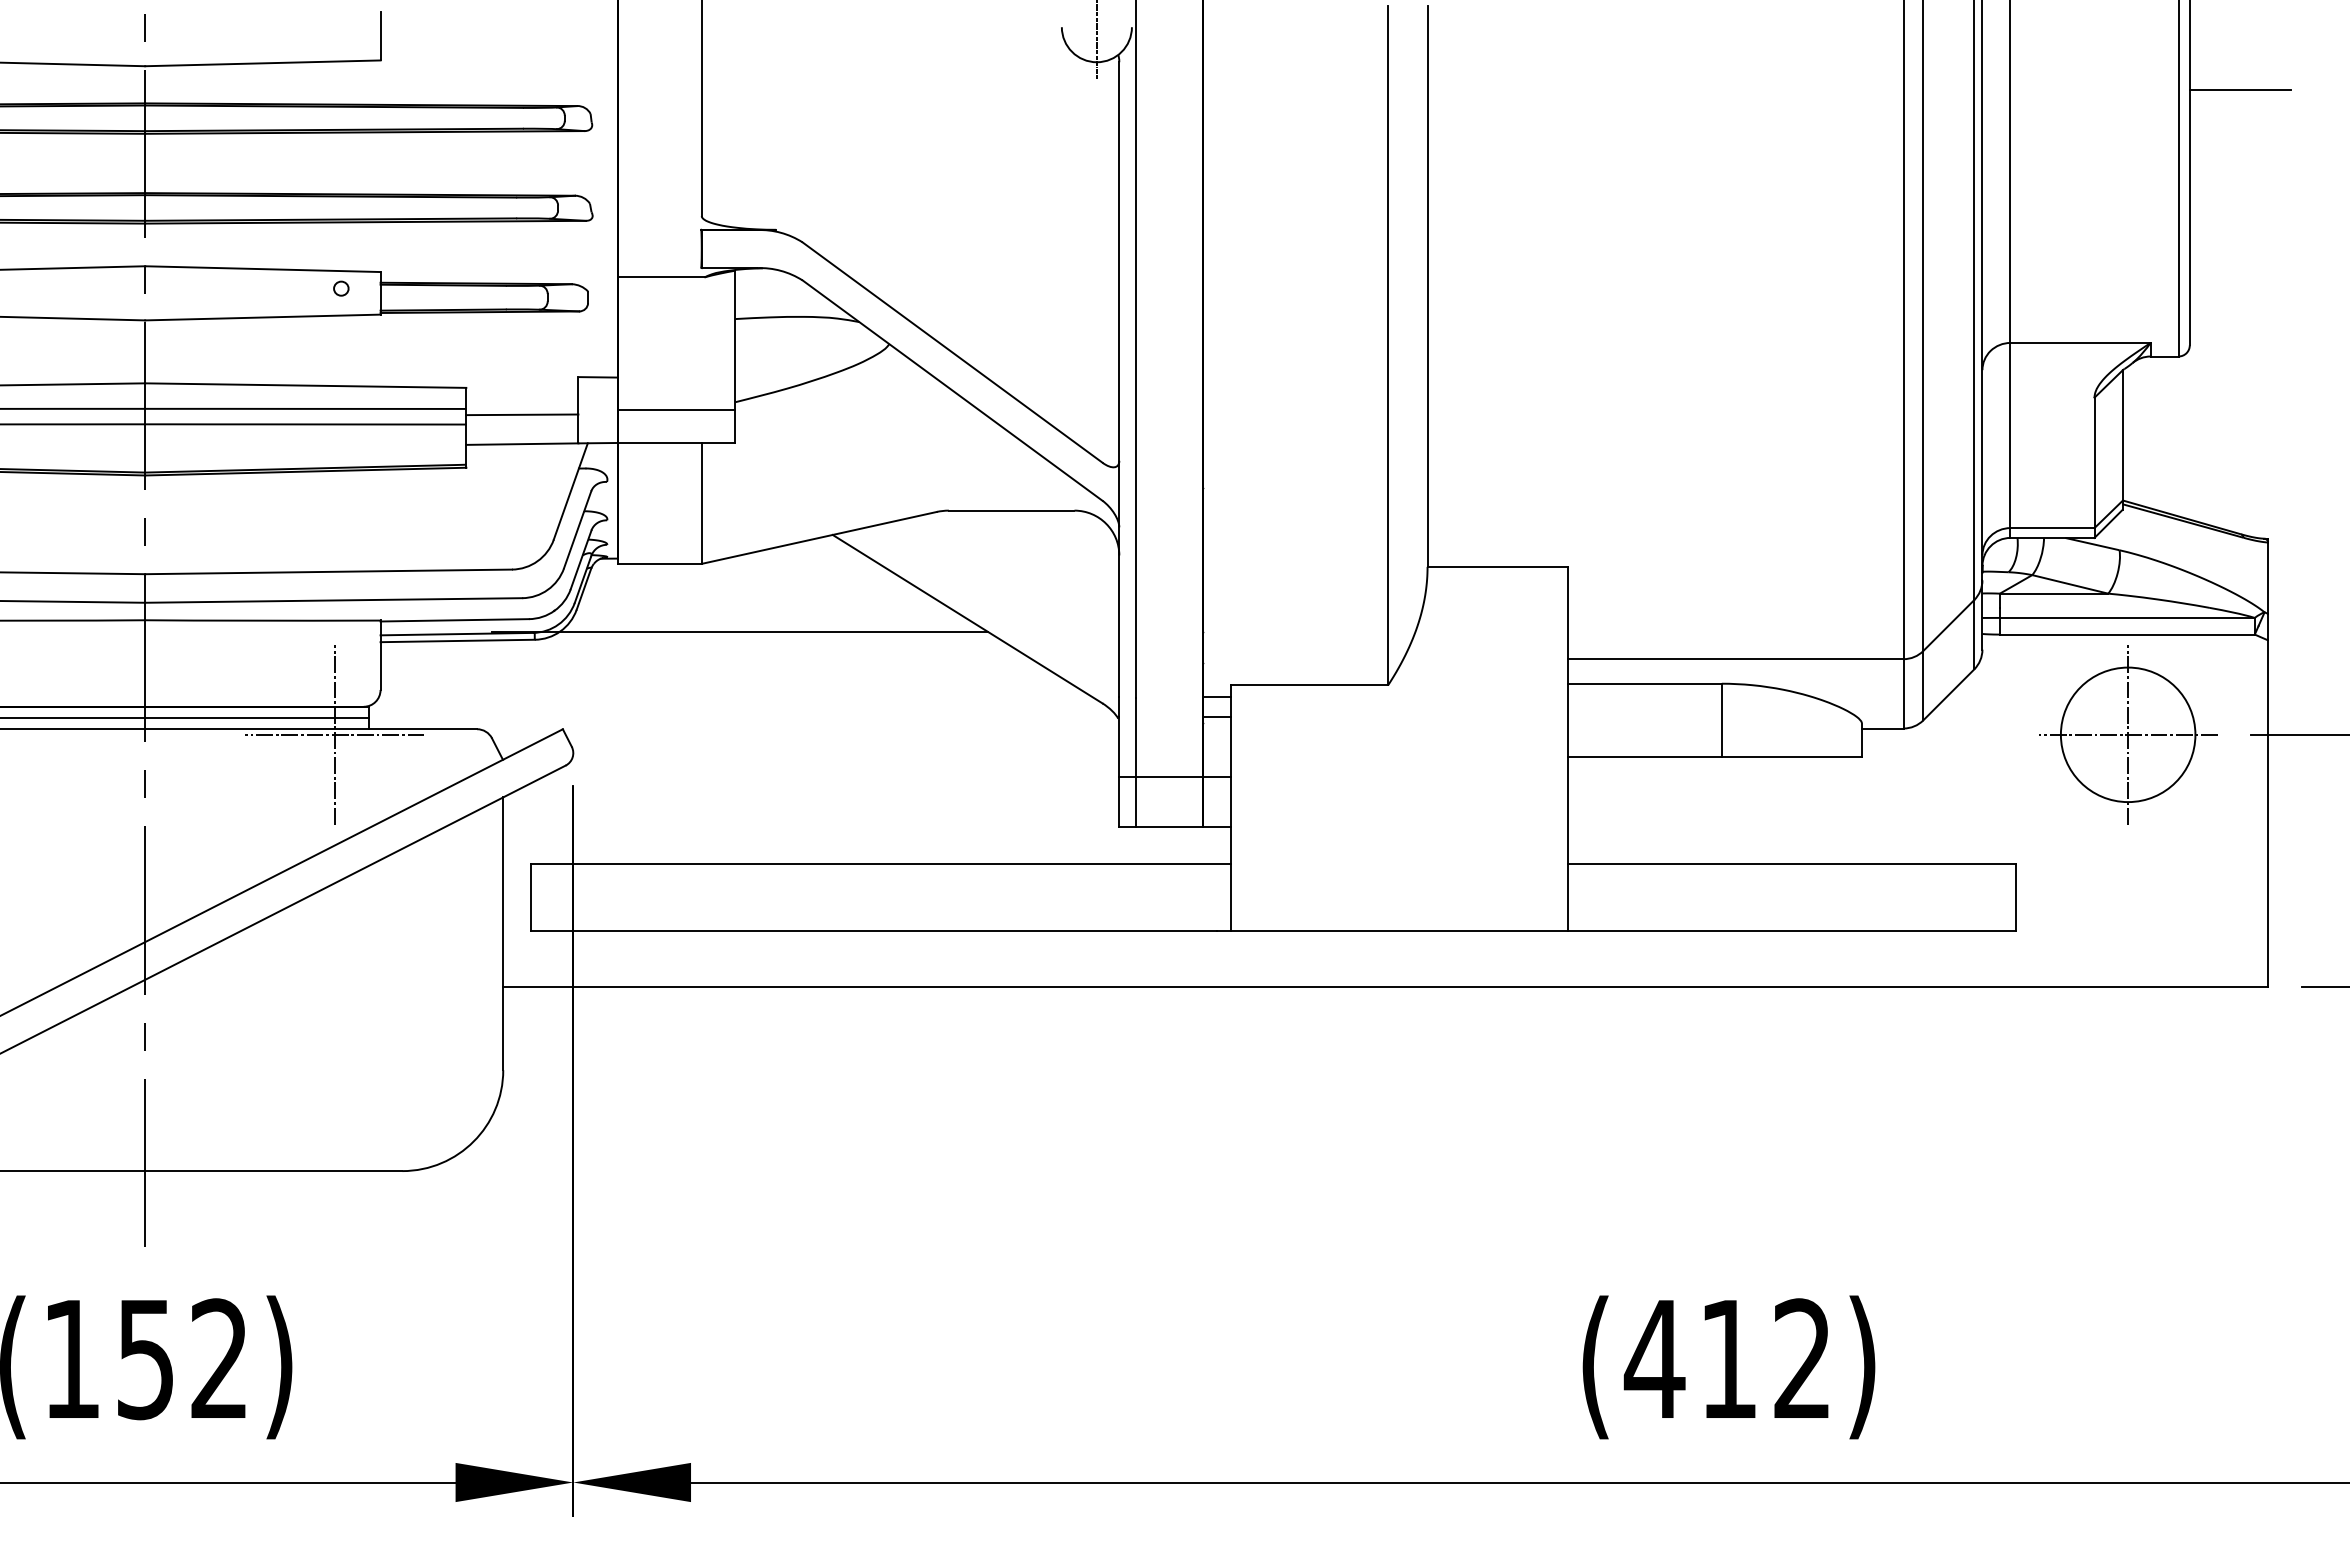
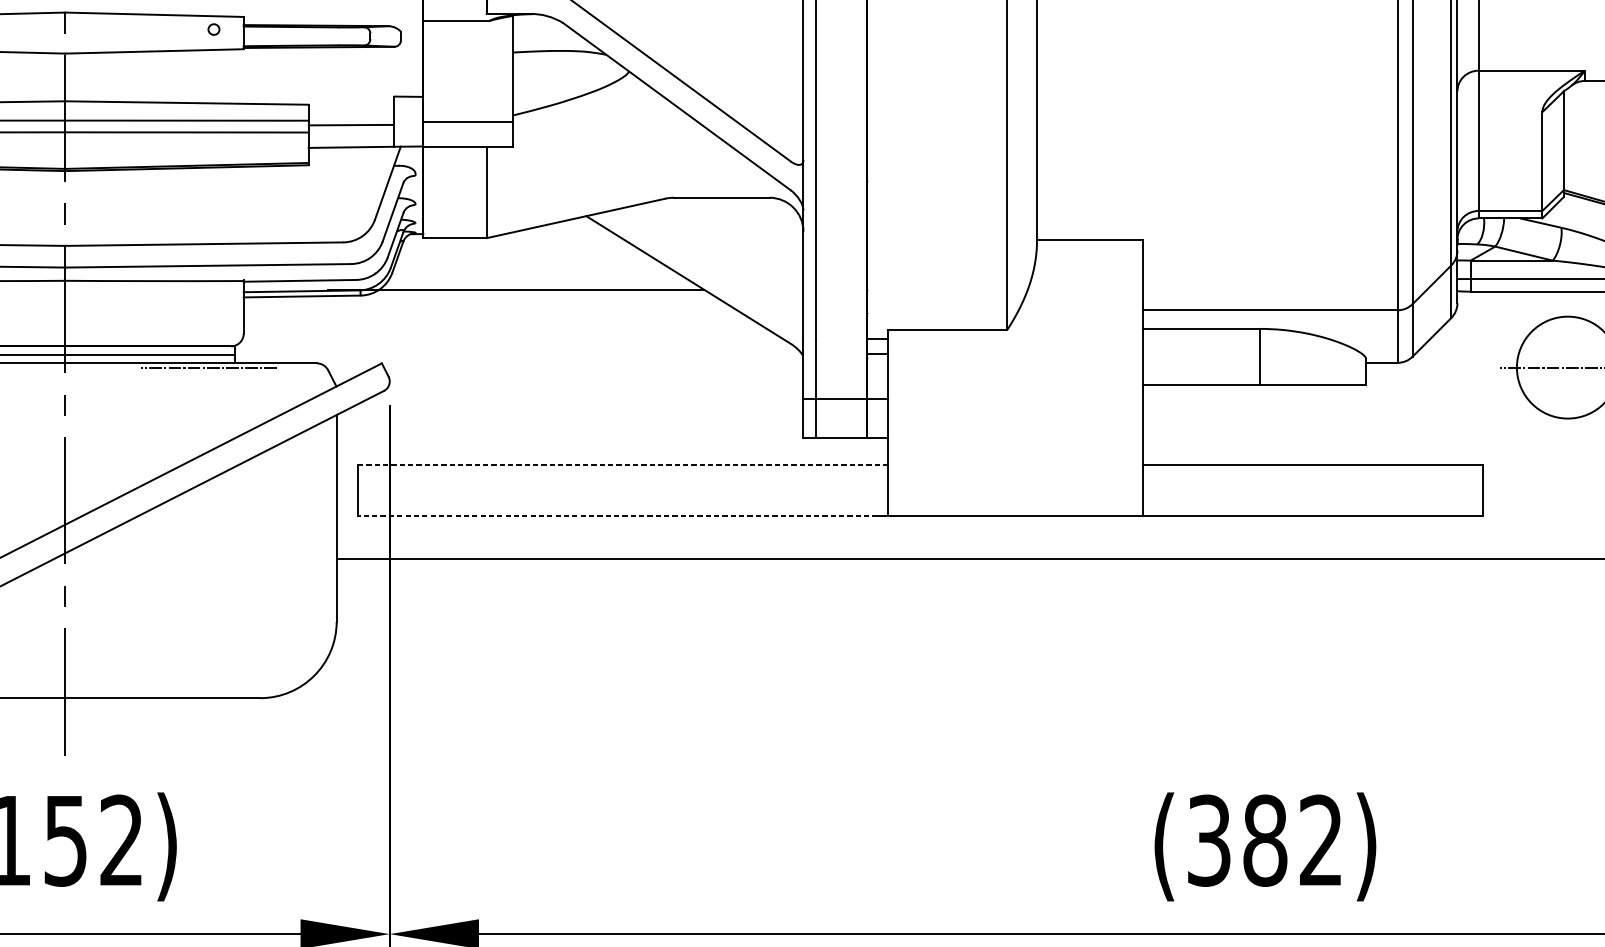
line: (334, 734) -> (208, 367), removed
line: (2128, 734) -> (1568, 367), removed
line: (880, 863) -> (622, 465), solid -> dashed
line: (873, 931) -> (617, 516), solid -> dashed
text: (1690, 1359) -> (1236, 840), (412) -> (382)

